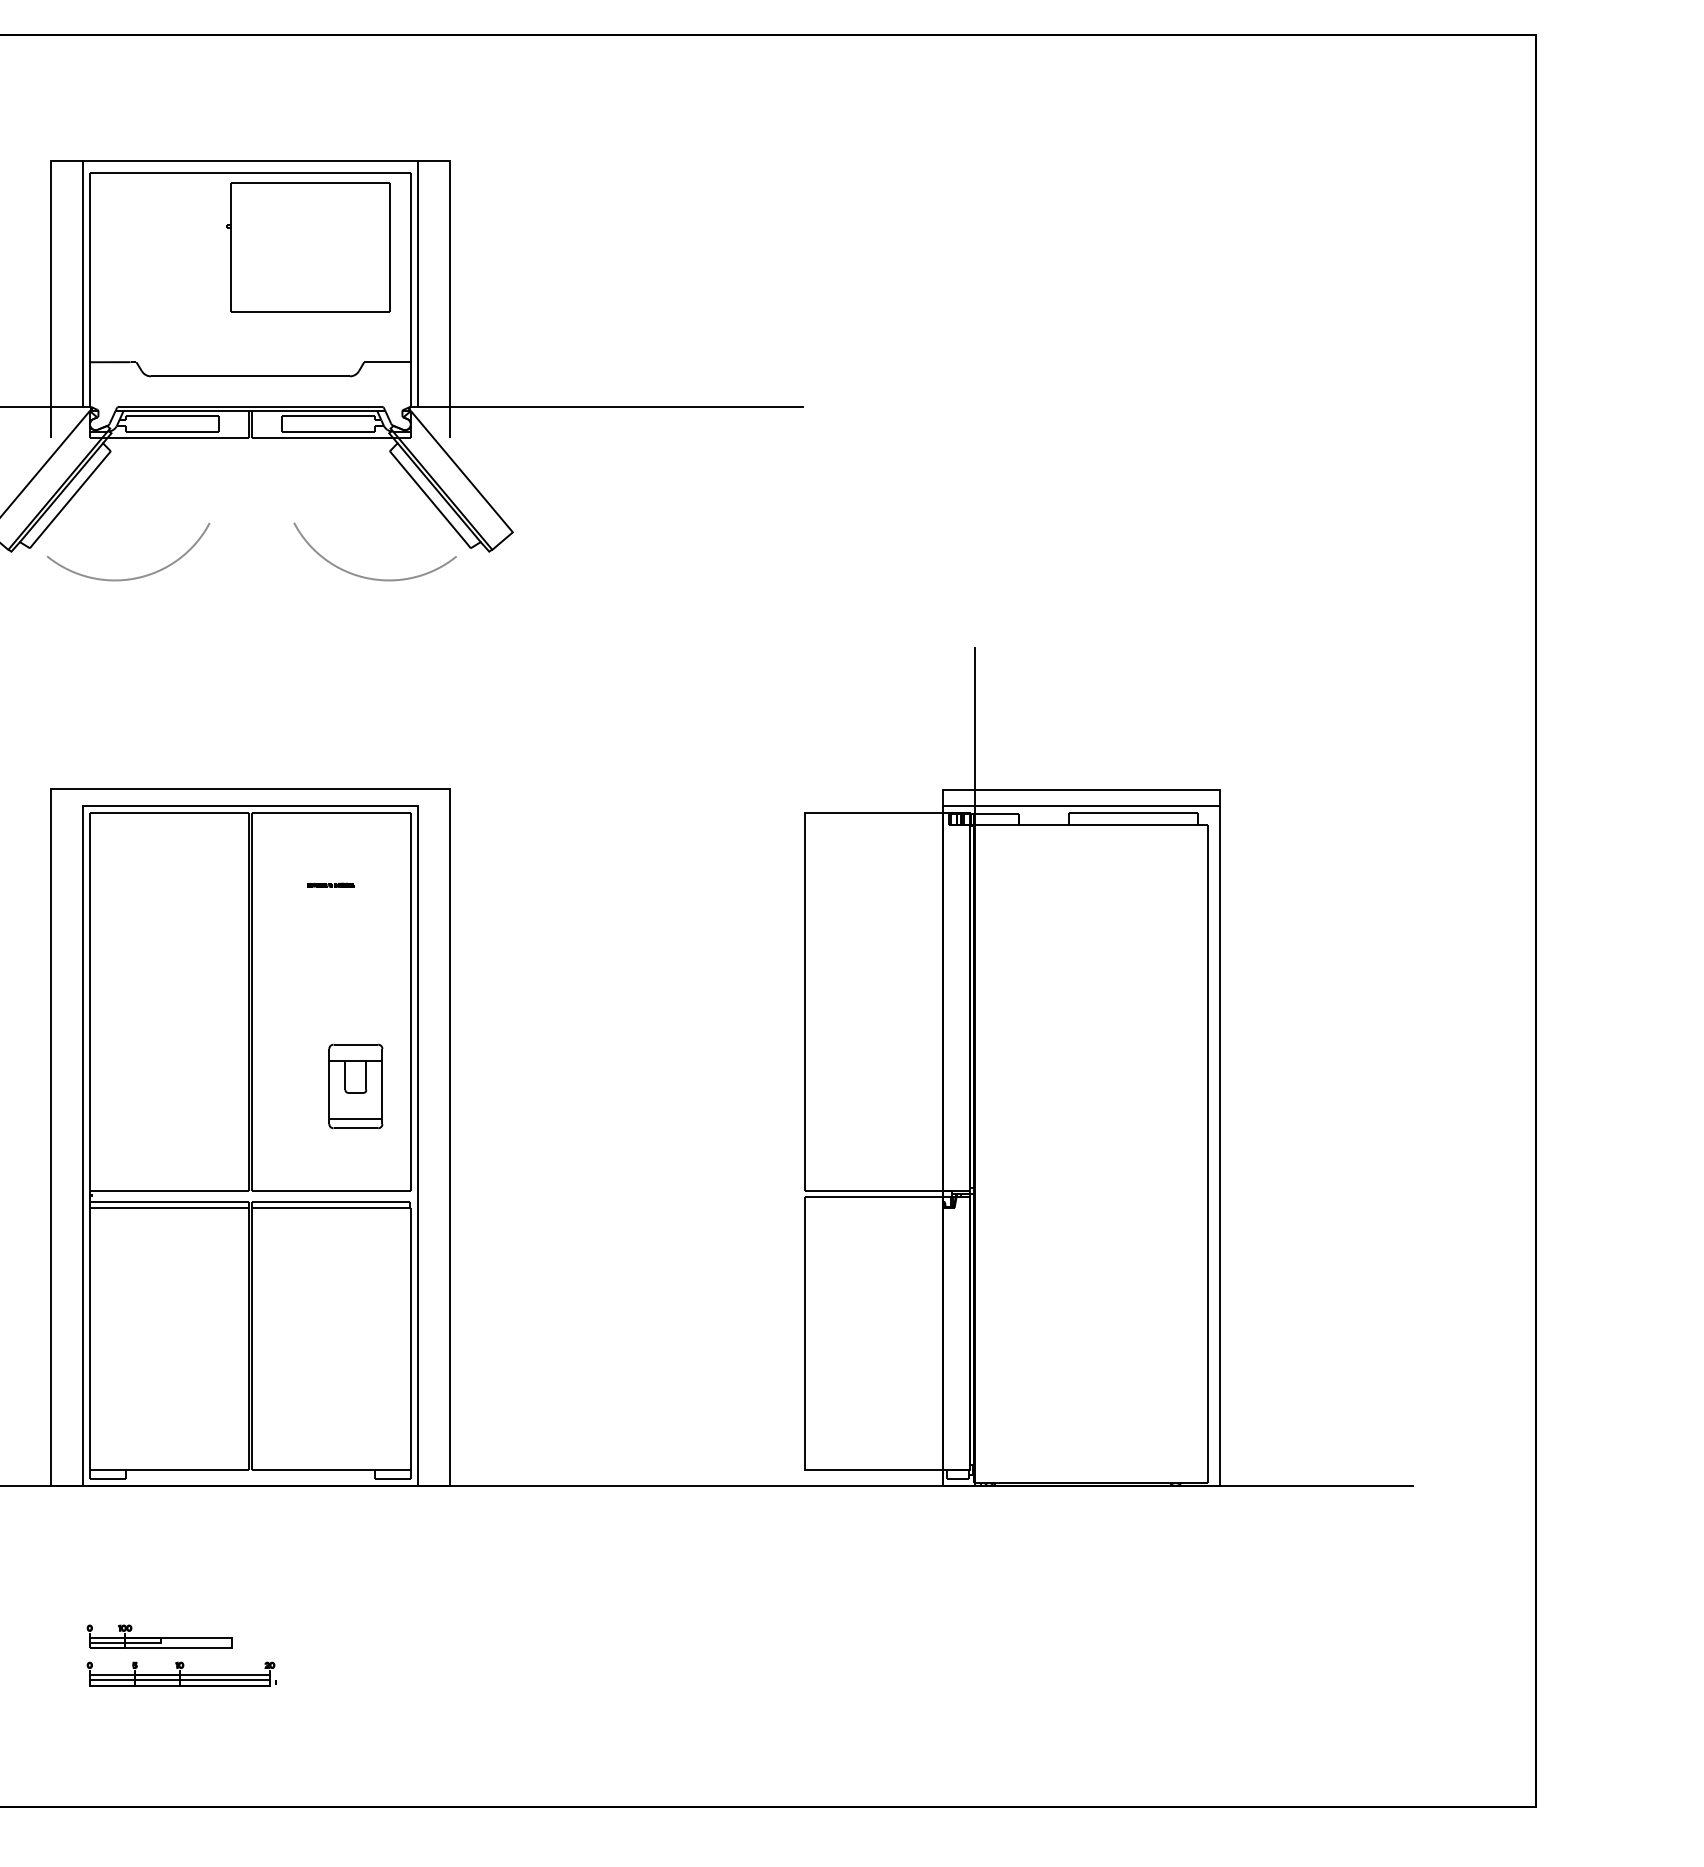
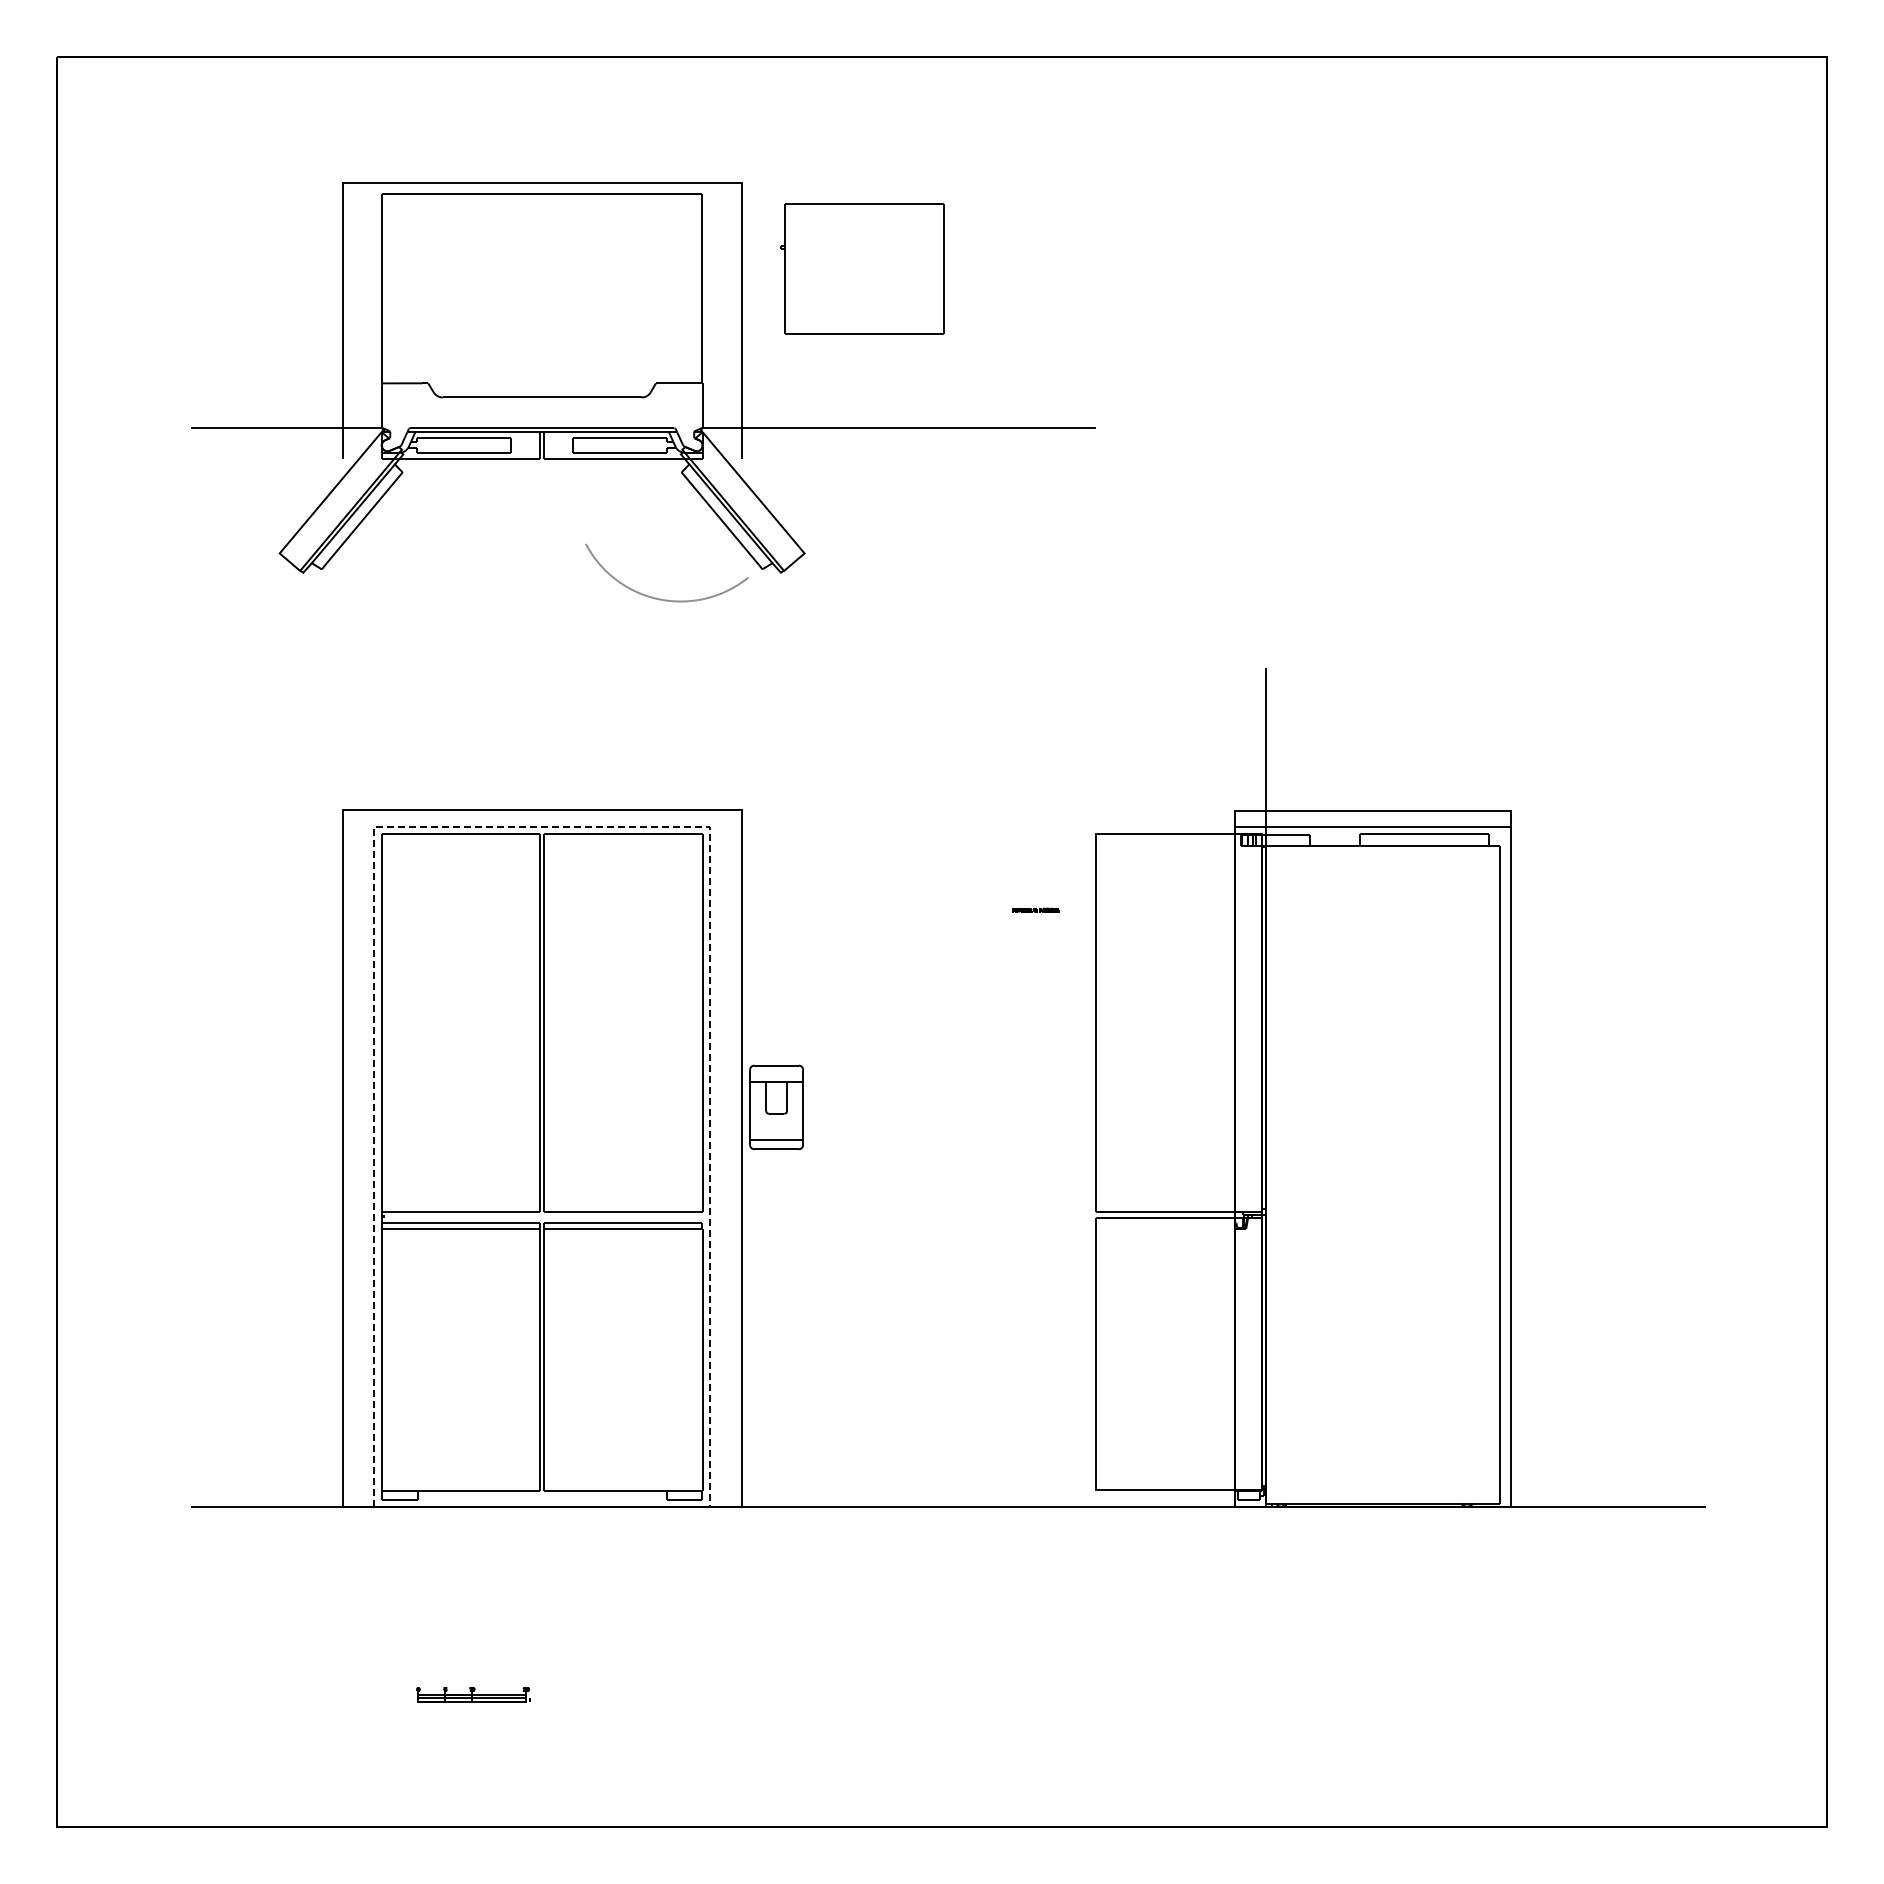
part: (308, 247) -> (862, 268), moved
line: (82, 283) -> (374, 304), removed
line: (418, 283) -> (710, 304), removed
curve: (134, 577) -> (426, 598), removed
line: (250, 805) -> (542, 826), solid -> dashed
part: (330, 884) -> (1035, 909), moved
part: (355, 1086) -> (776, 1107), moved
part: (159, 1636) -> (451, 1657), removed
part: (181, 1673) -> (473, 1694), size x0.6

